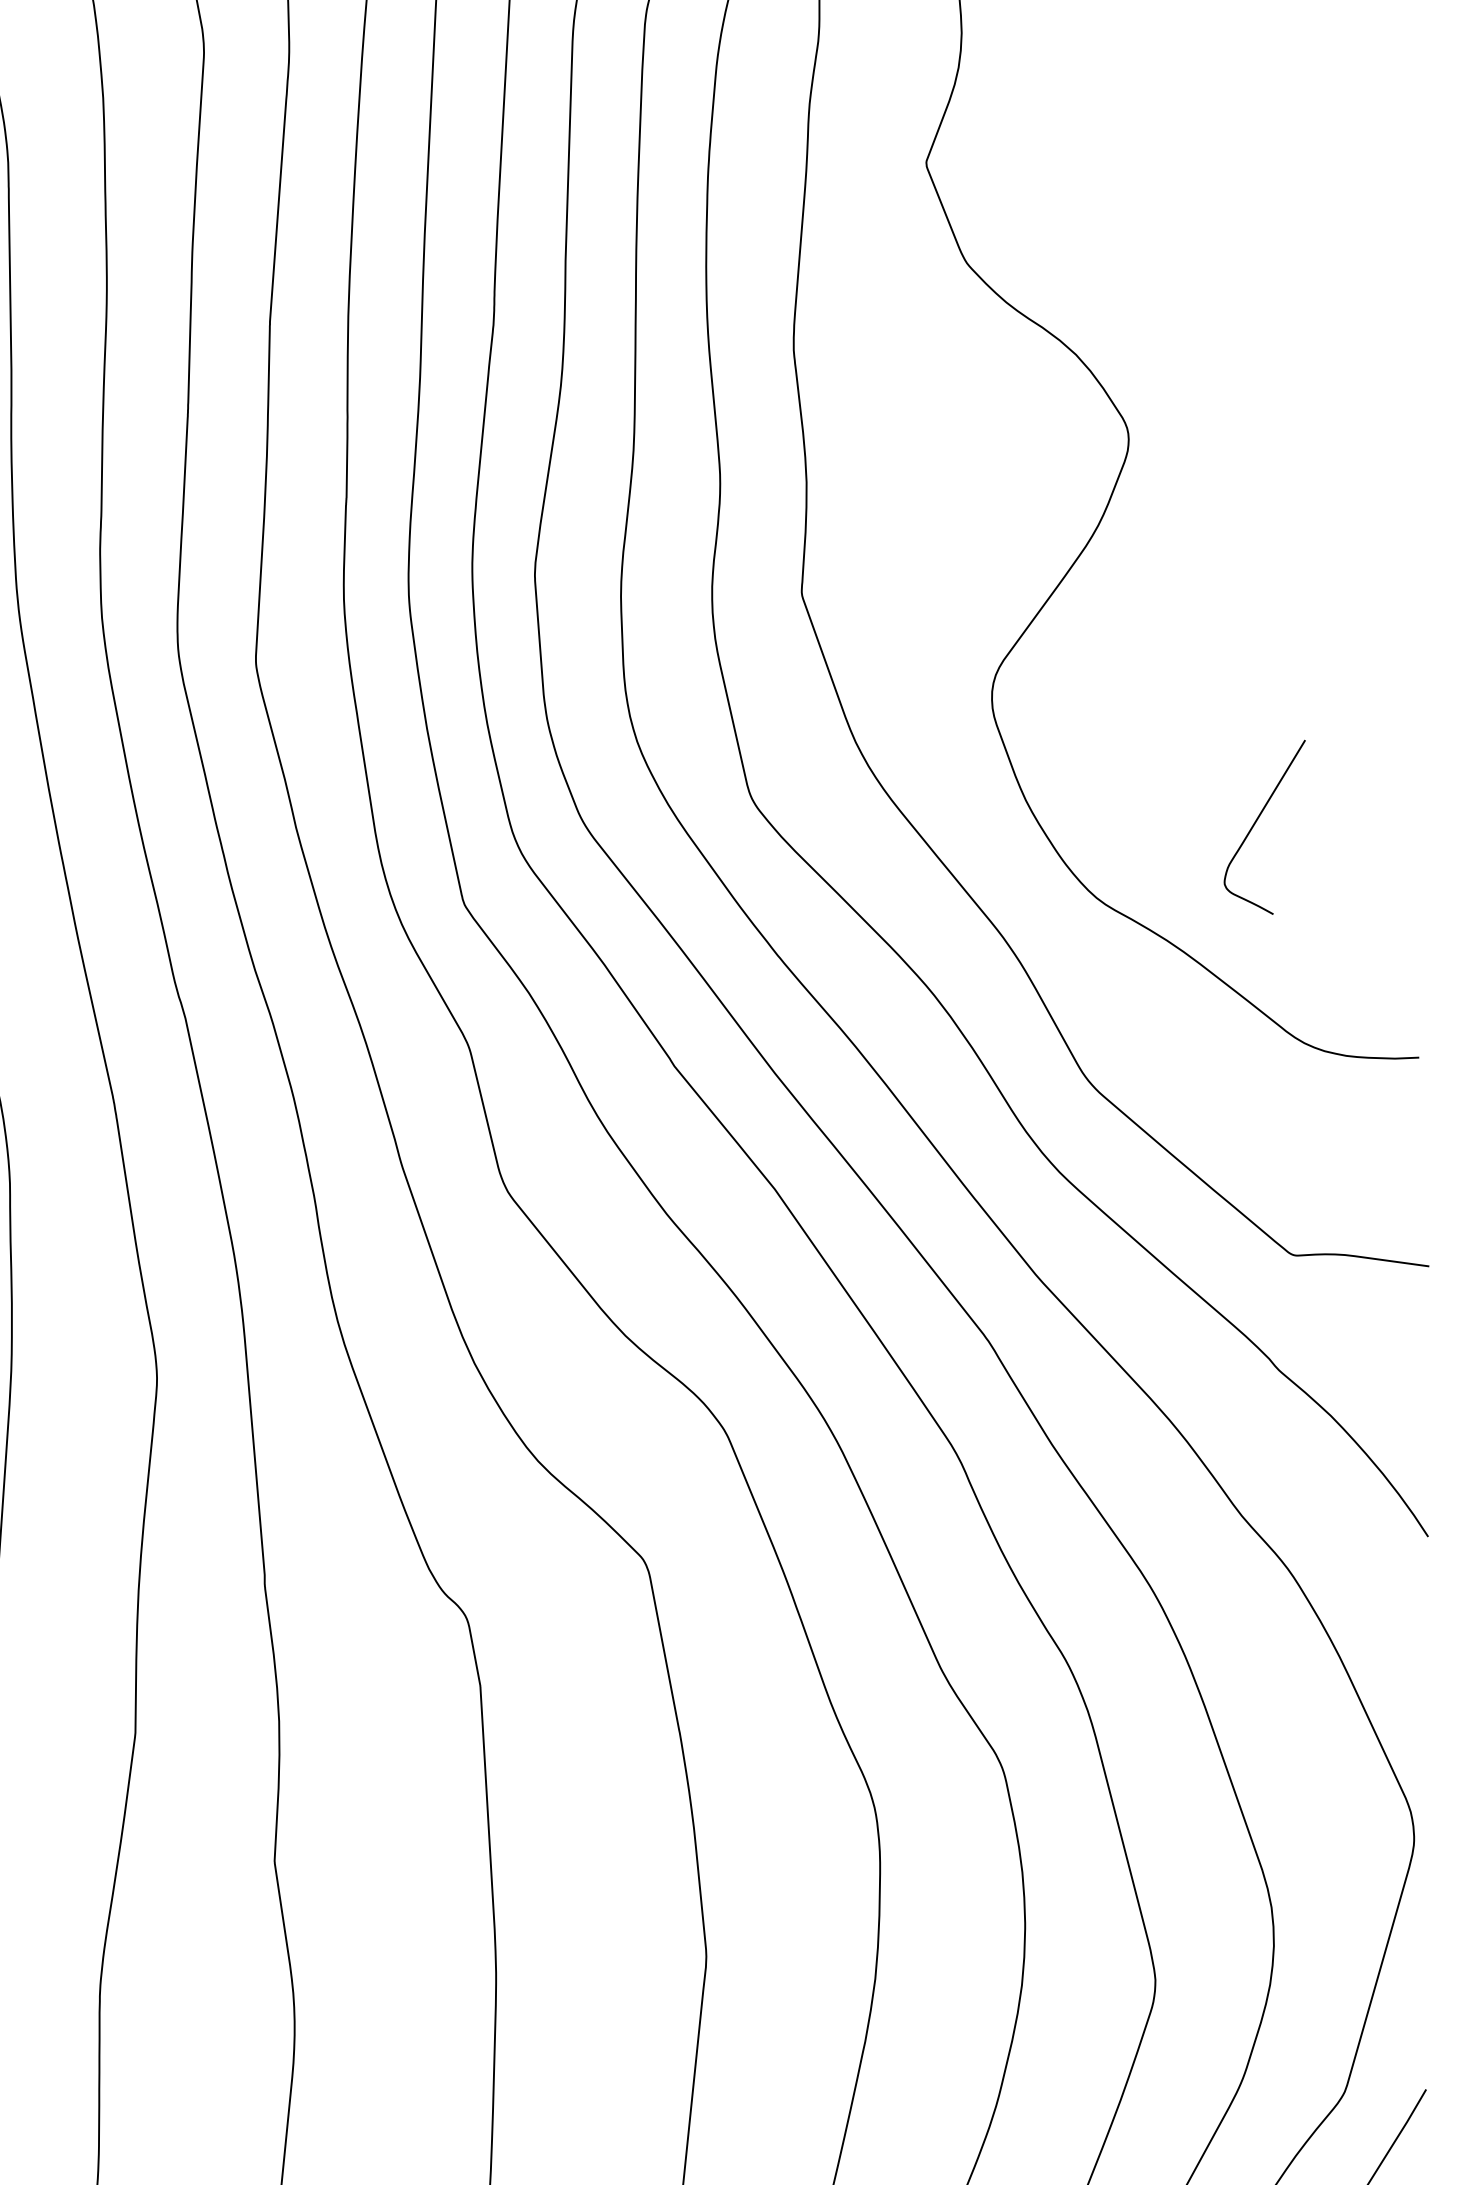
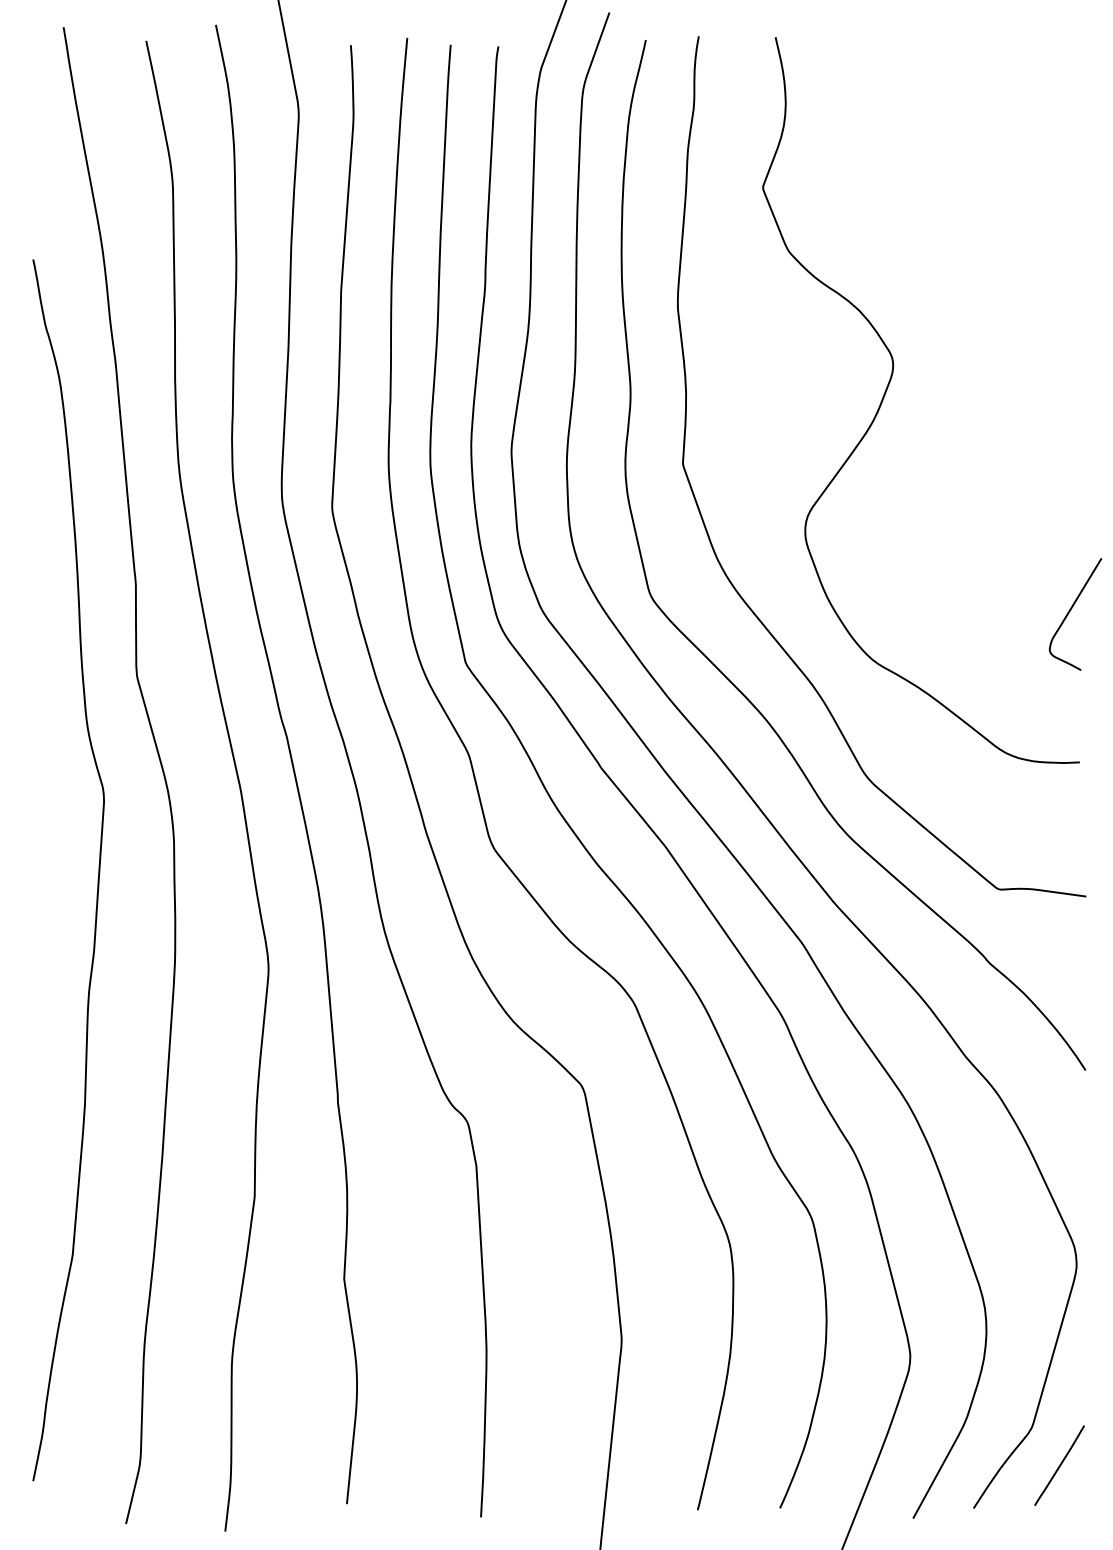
curve: (1258, 821) -> (1071, 610), moved

